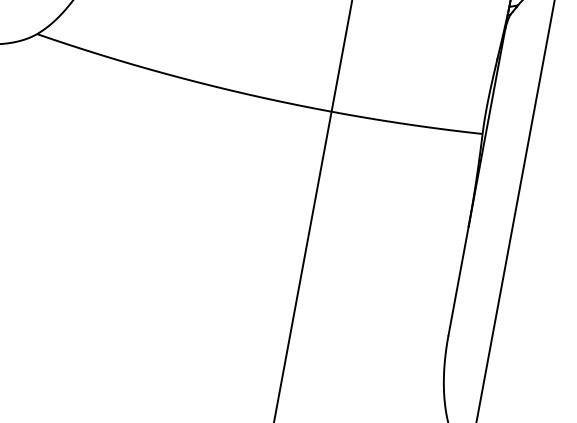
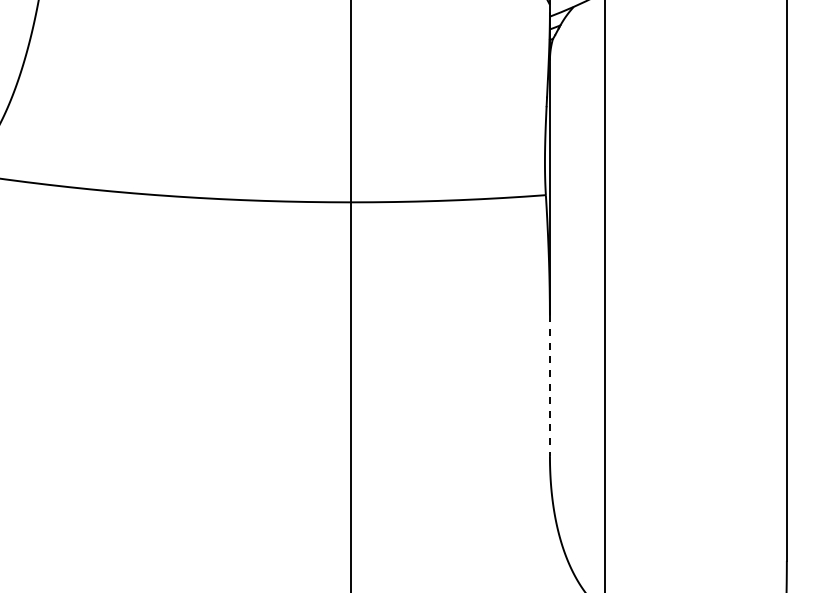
line: (458, 281) -> (549, 386), solid -> dashed

